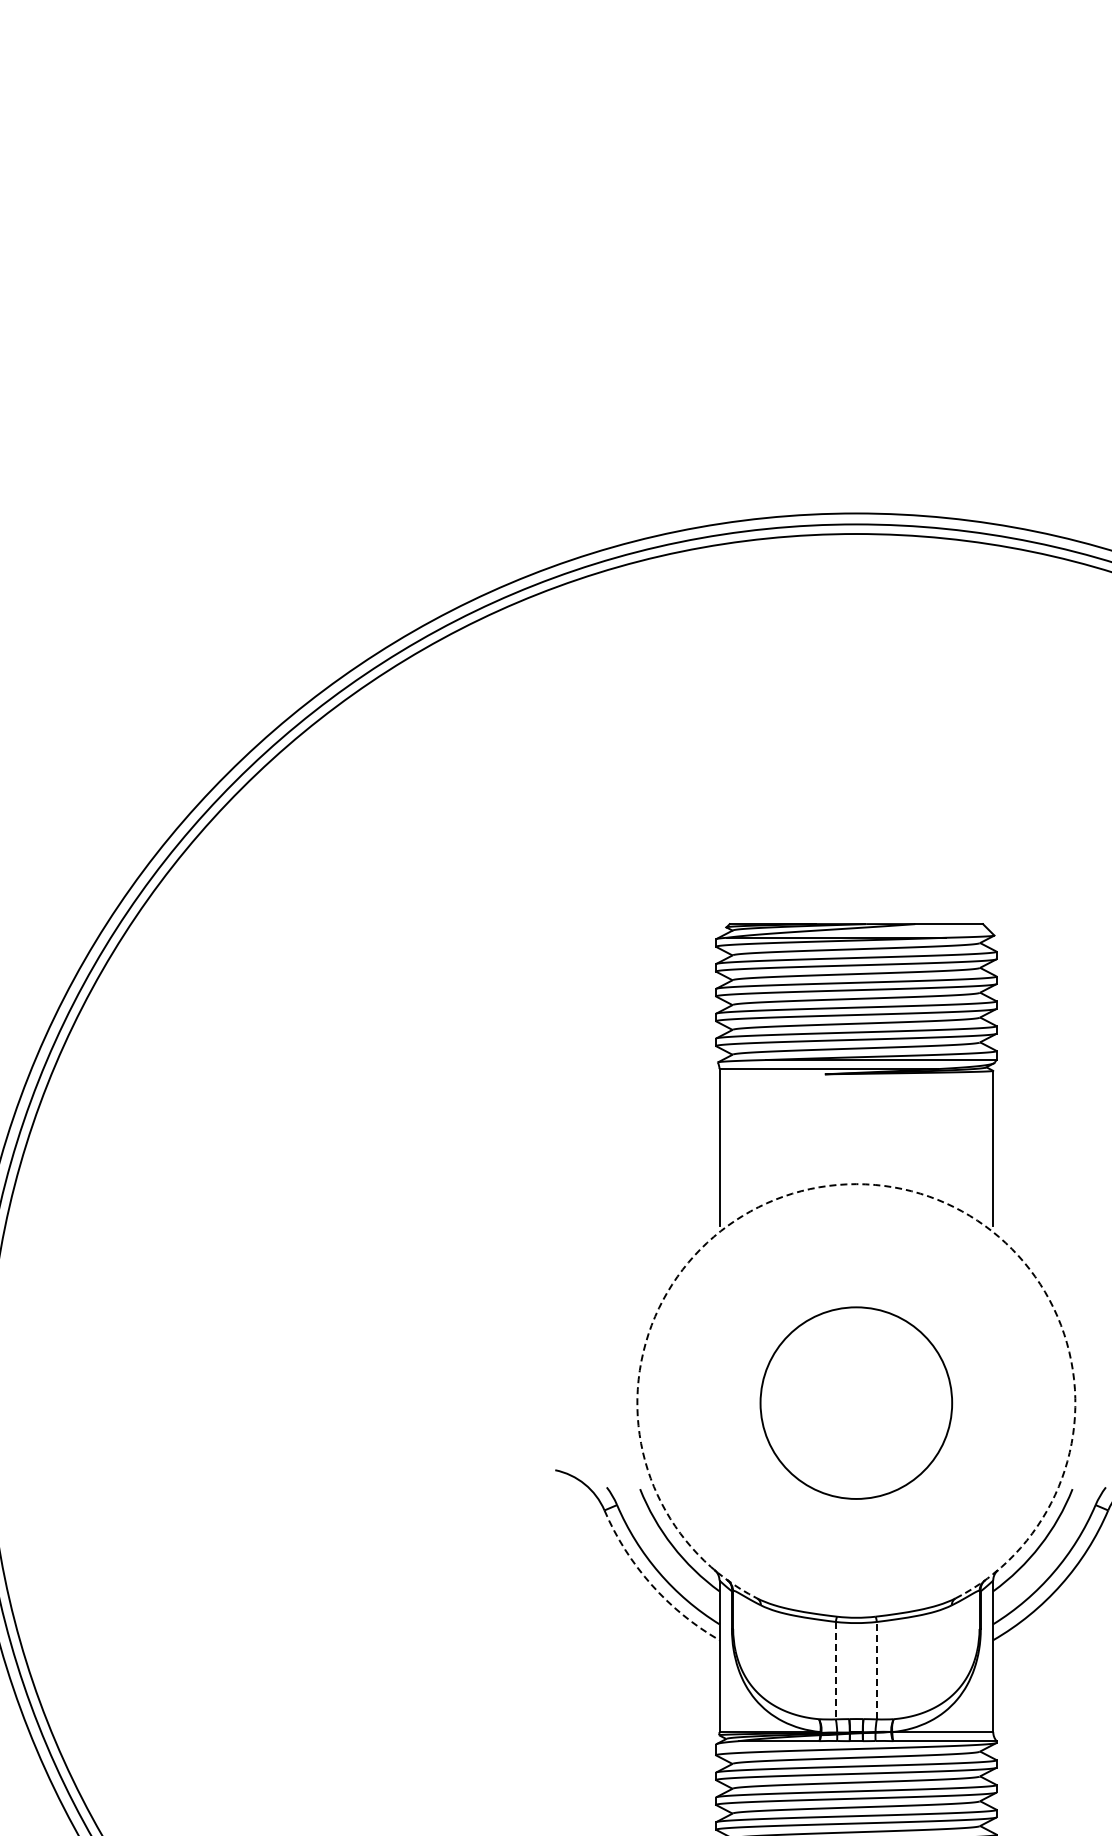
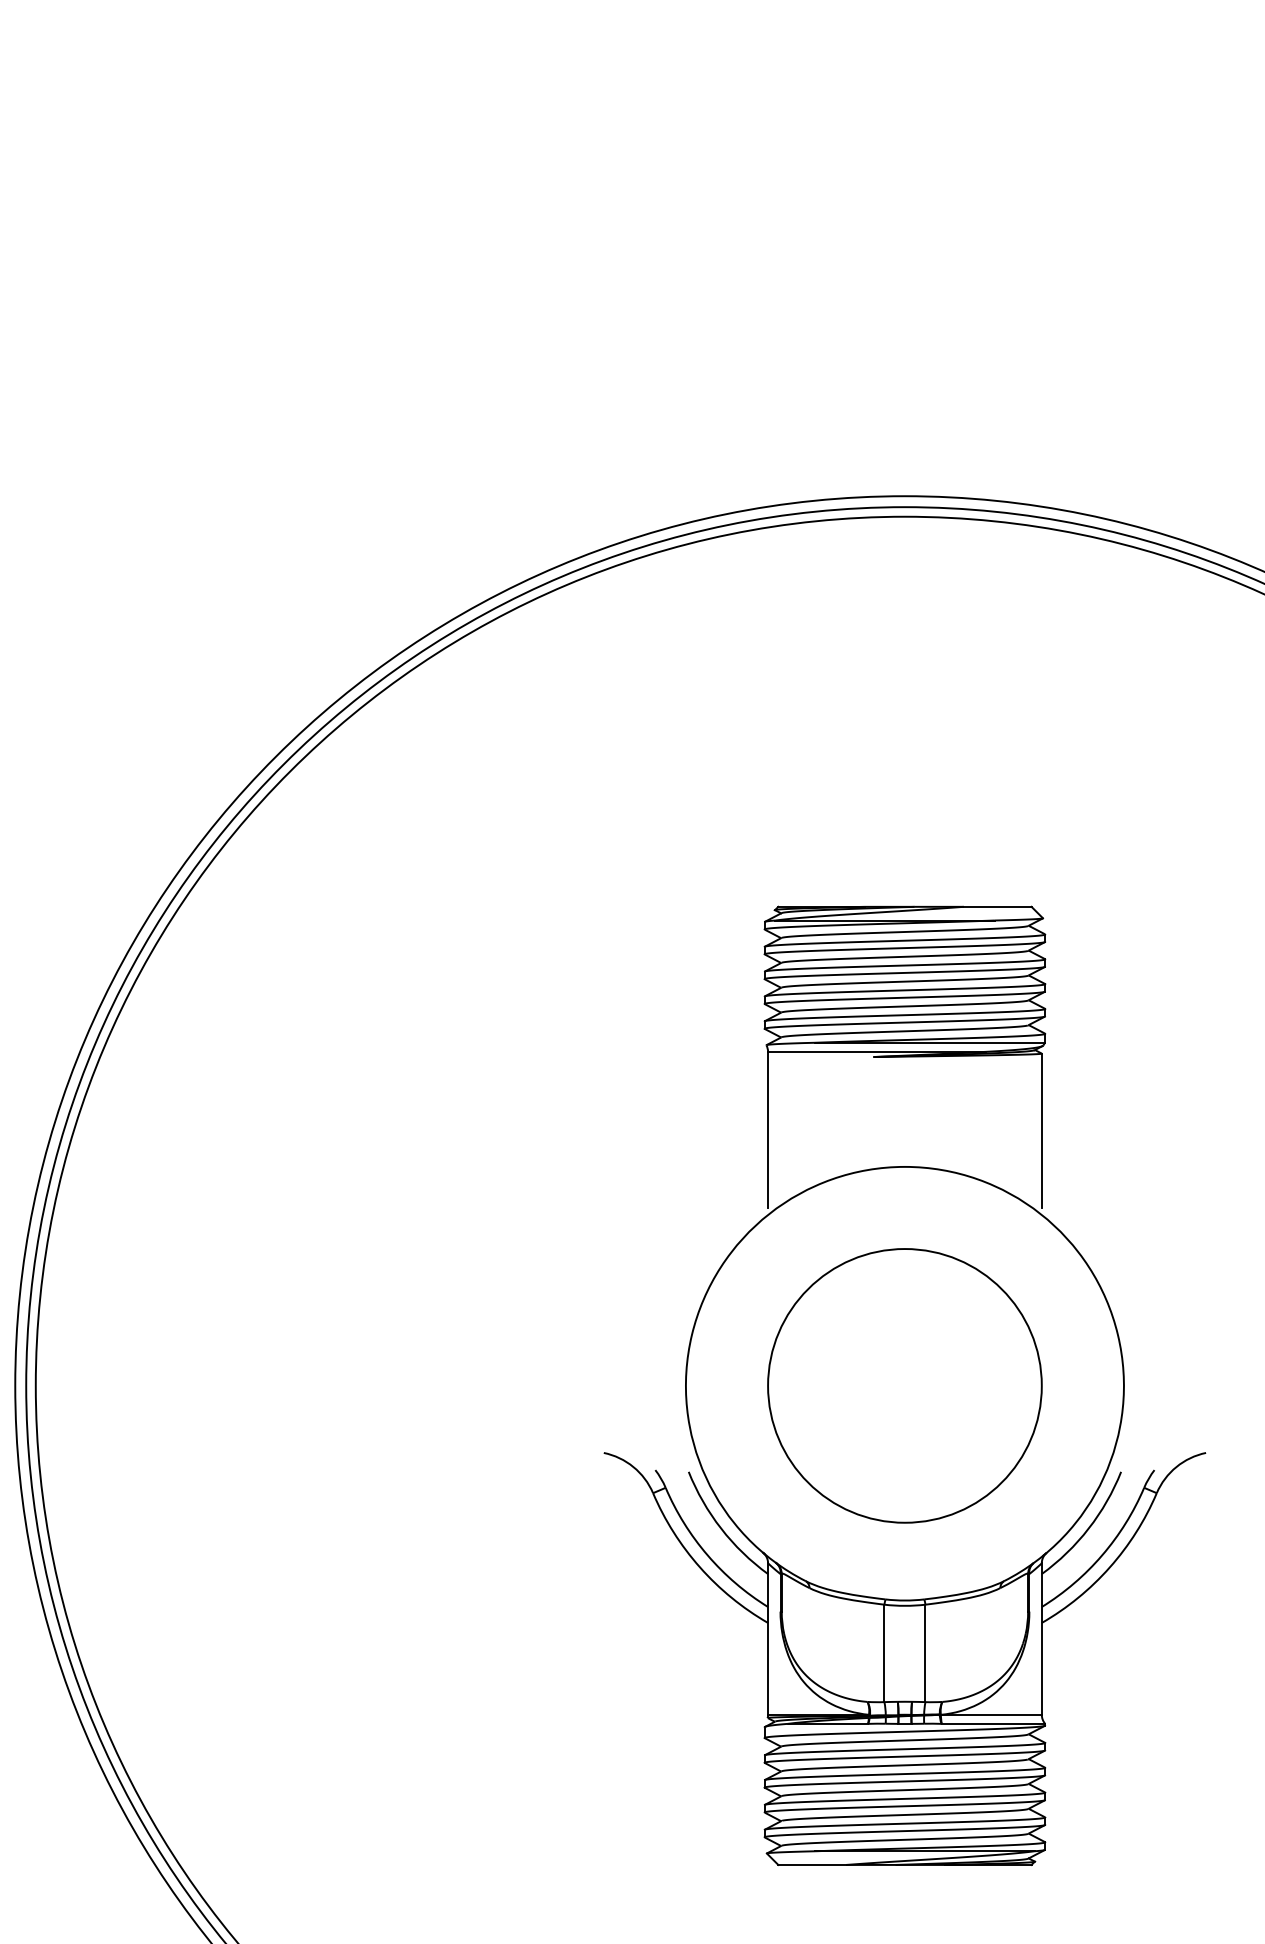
arc: (855, 1183) -> (904, 1166), dashed -> solid
circle: (855, 1402) -> (904, 1385), size x1.43
arc: (651, 1584) -> (700, 1567), dashed -> solid
line: (835, 1670) -> (884, 1653), dashed -> solid
line: (876, 1670) -> (925, 1653), dashed -> solid

